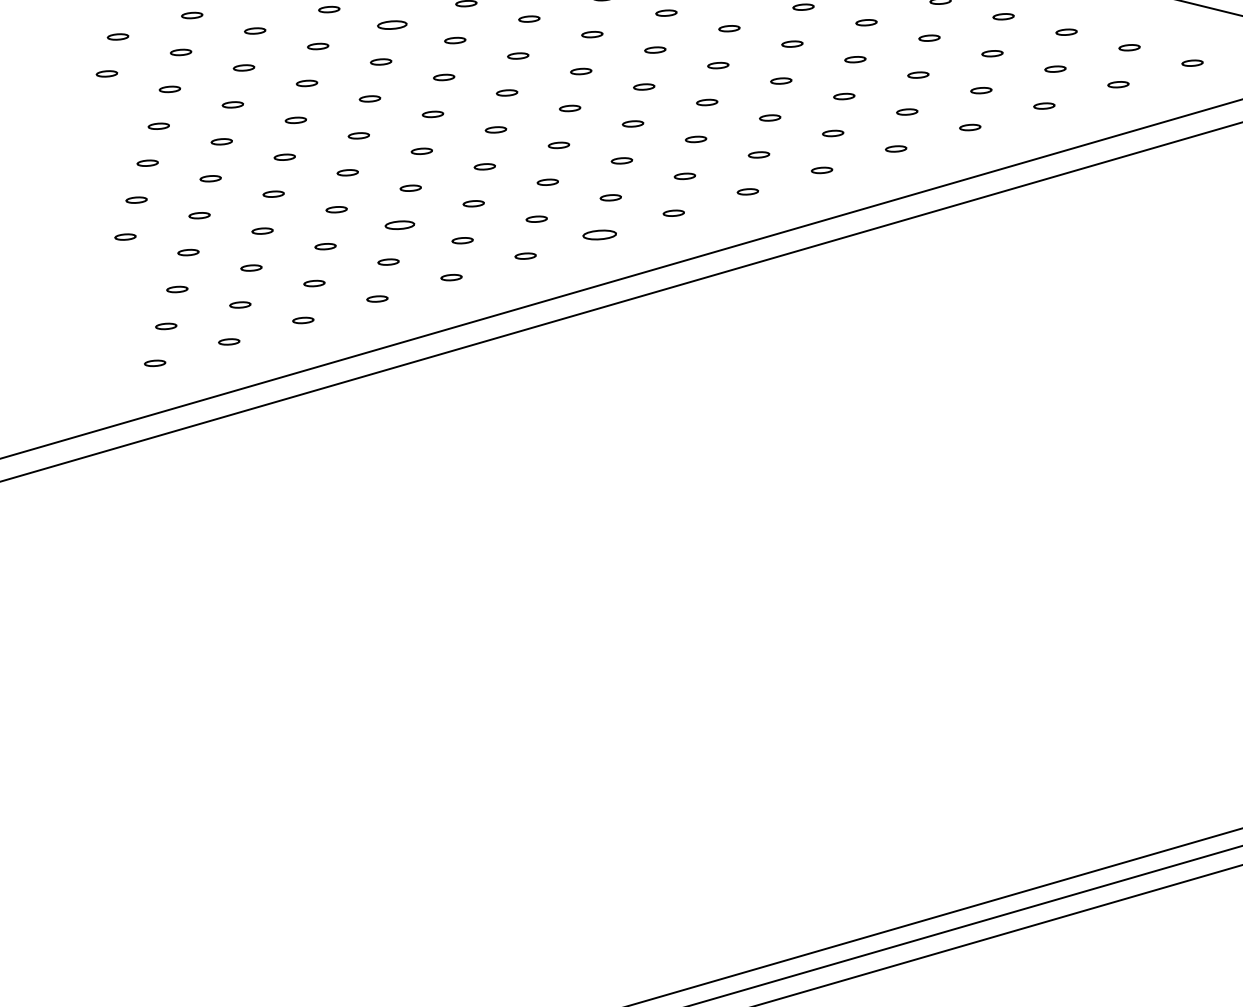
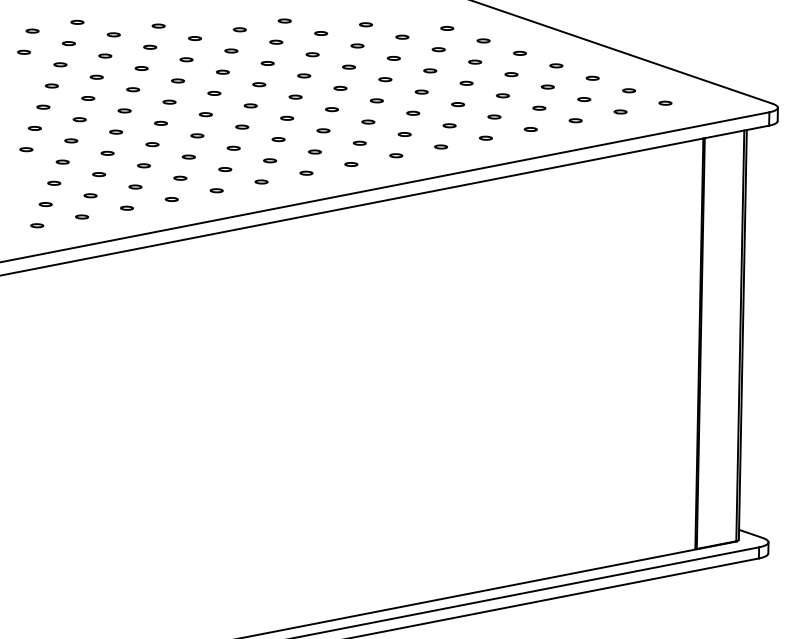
part: (391, 25) -> (194, 38), size x0.71
part: (398, 224) -> (188, 156), size x0.71
part: (599, 233) -> (306, 172), size x0.62

